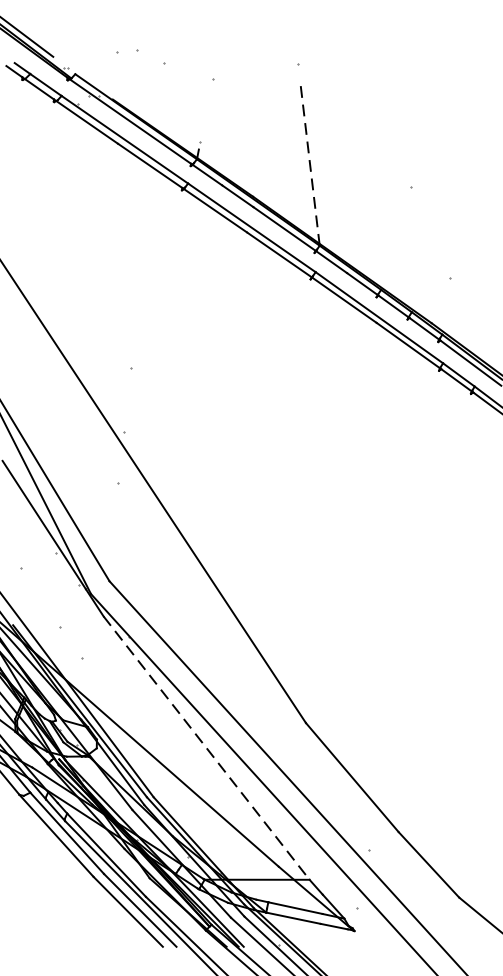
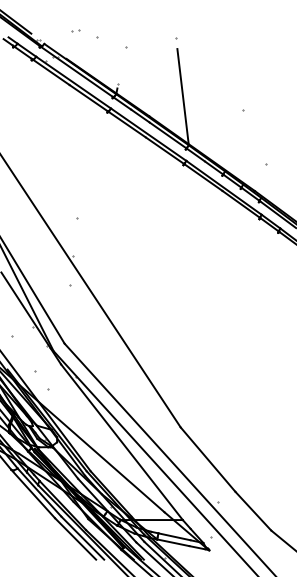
part: (127, 51) -> (75, 30), size x0.62
line: (310, 163) -> (183, 96), dashed -> solid
line: (205, 748) -> (121, 442), dashed -> solid

